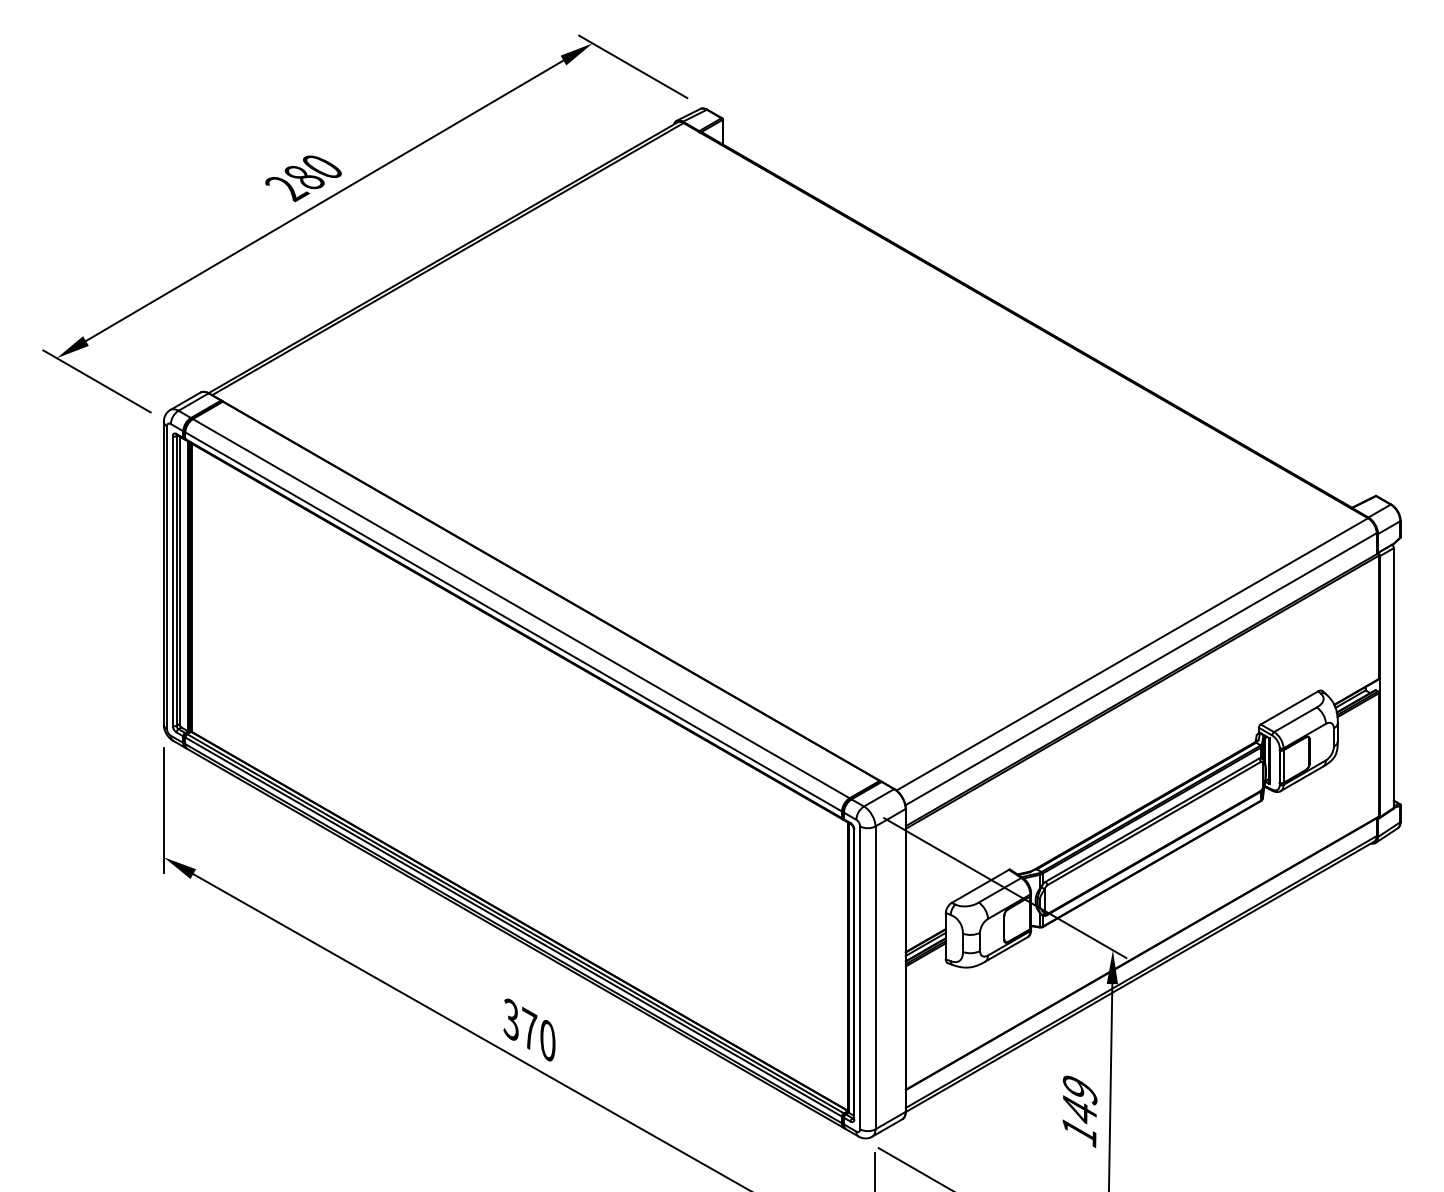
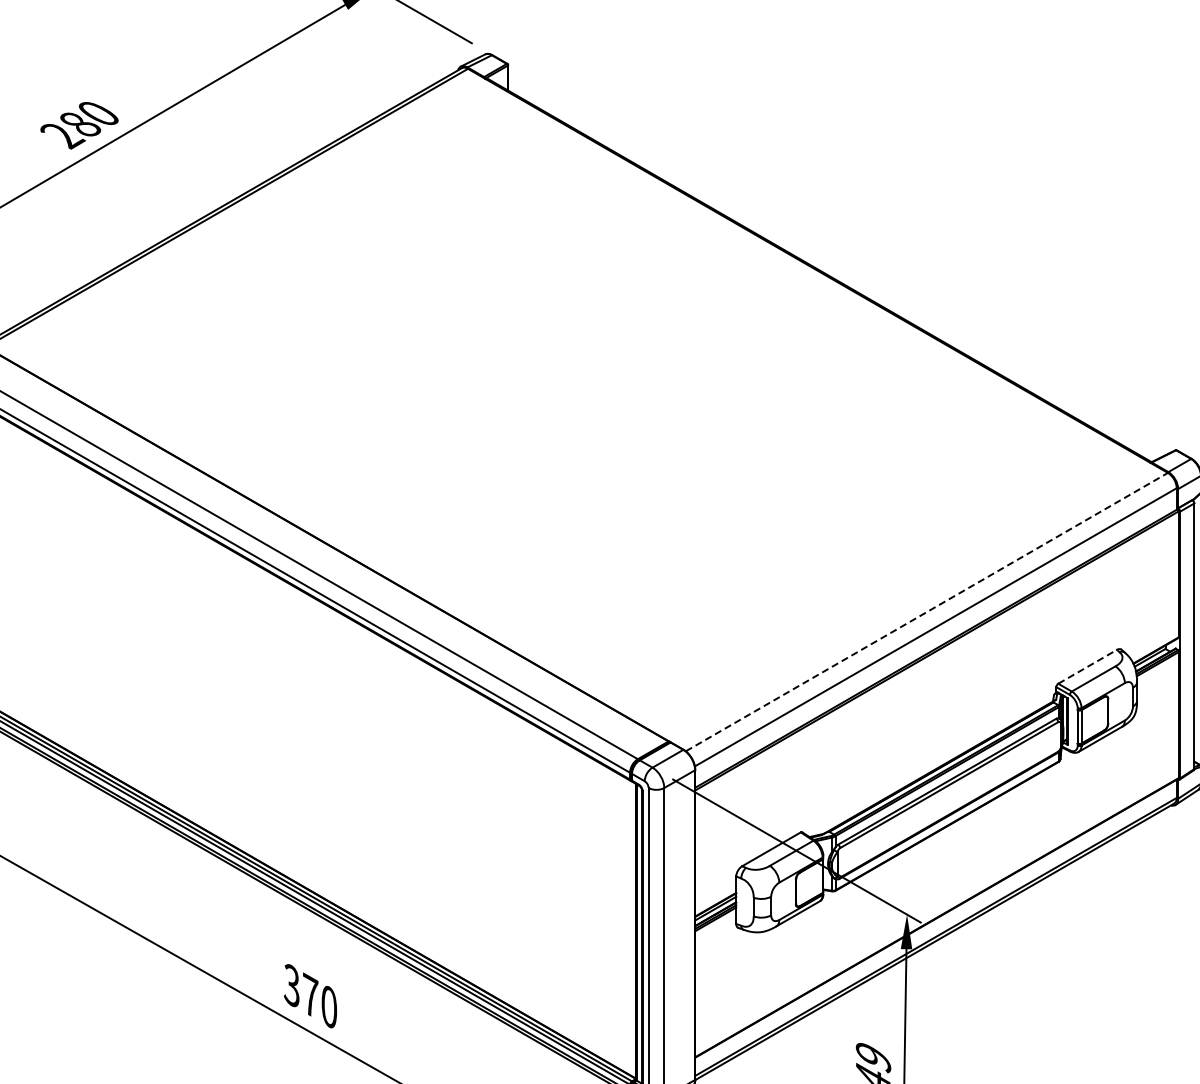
line: (1132, 654) -> (927, 612), solid -> dashed
line: (1289, 707) -> (1087, 666), solid -> dashed

